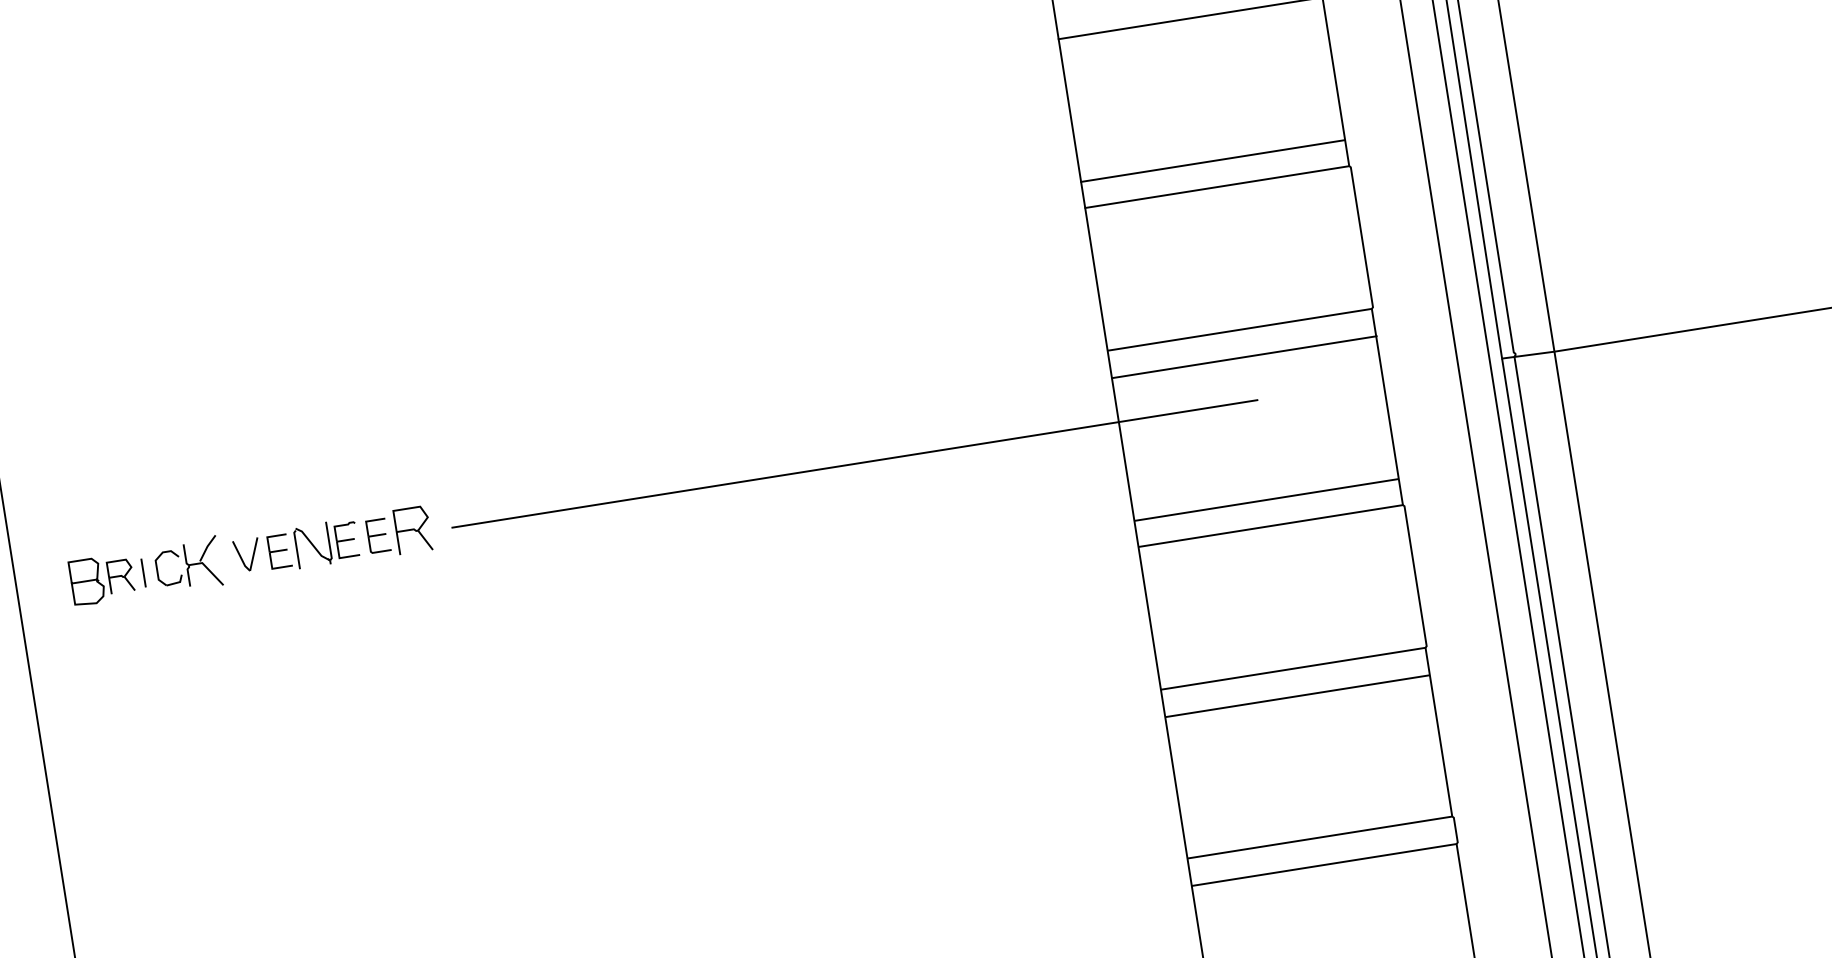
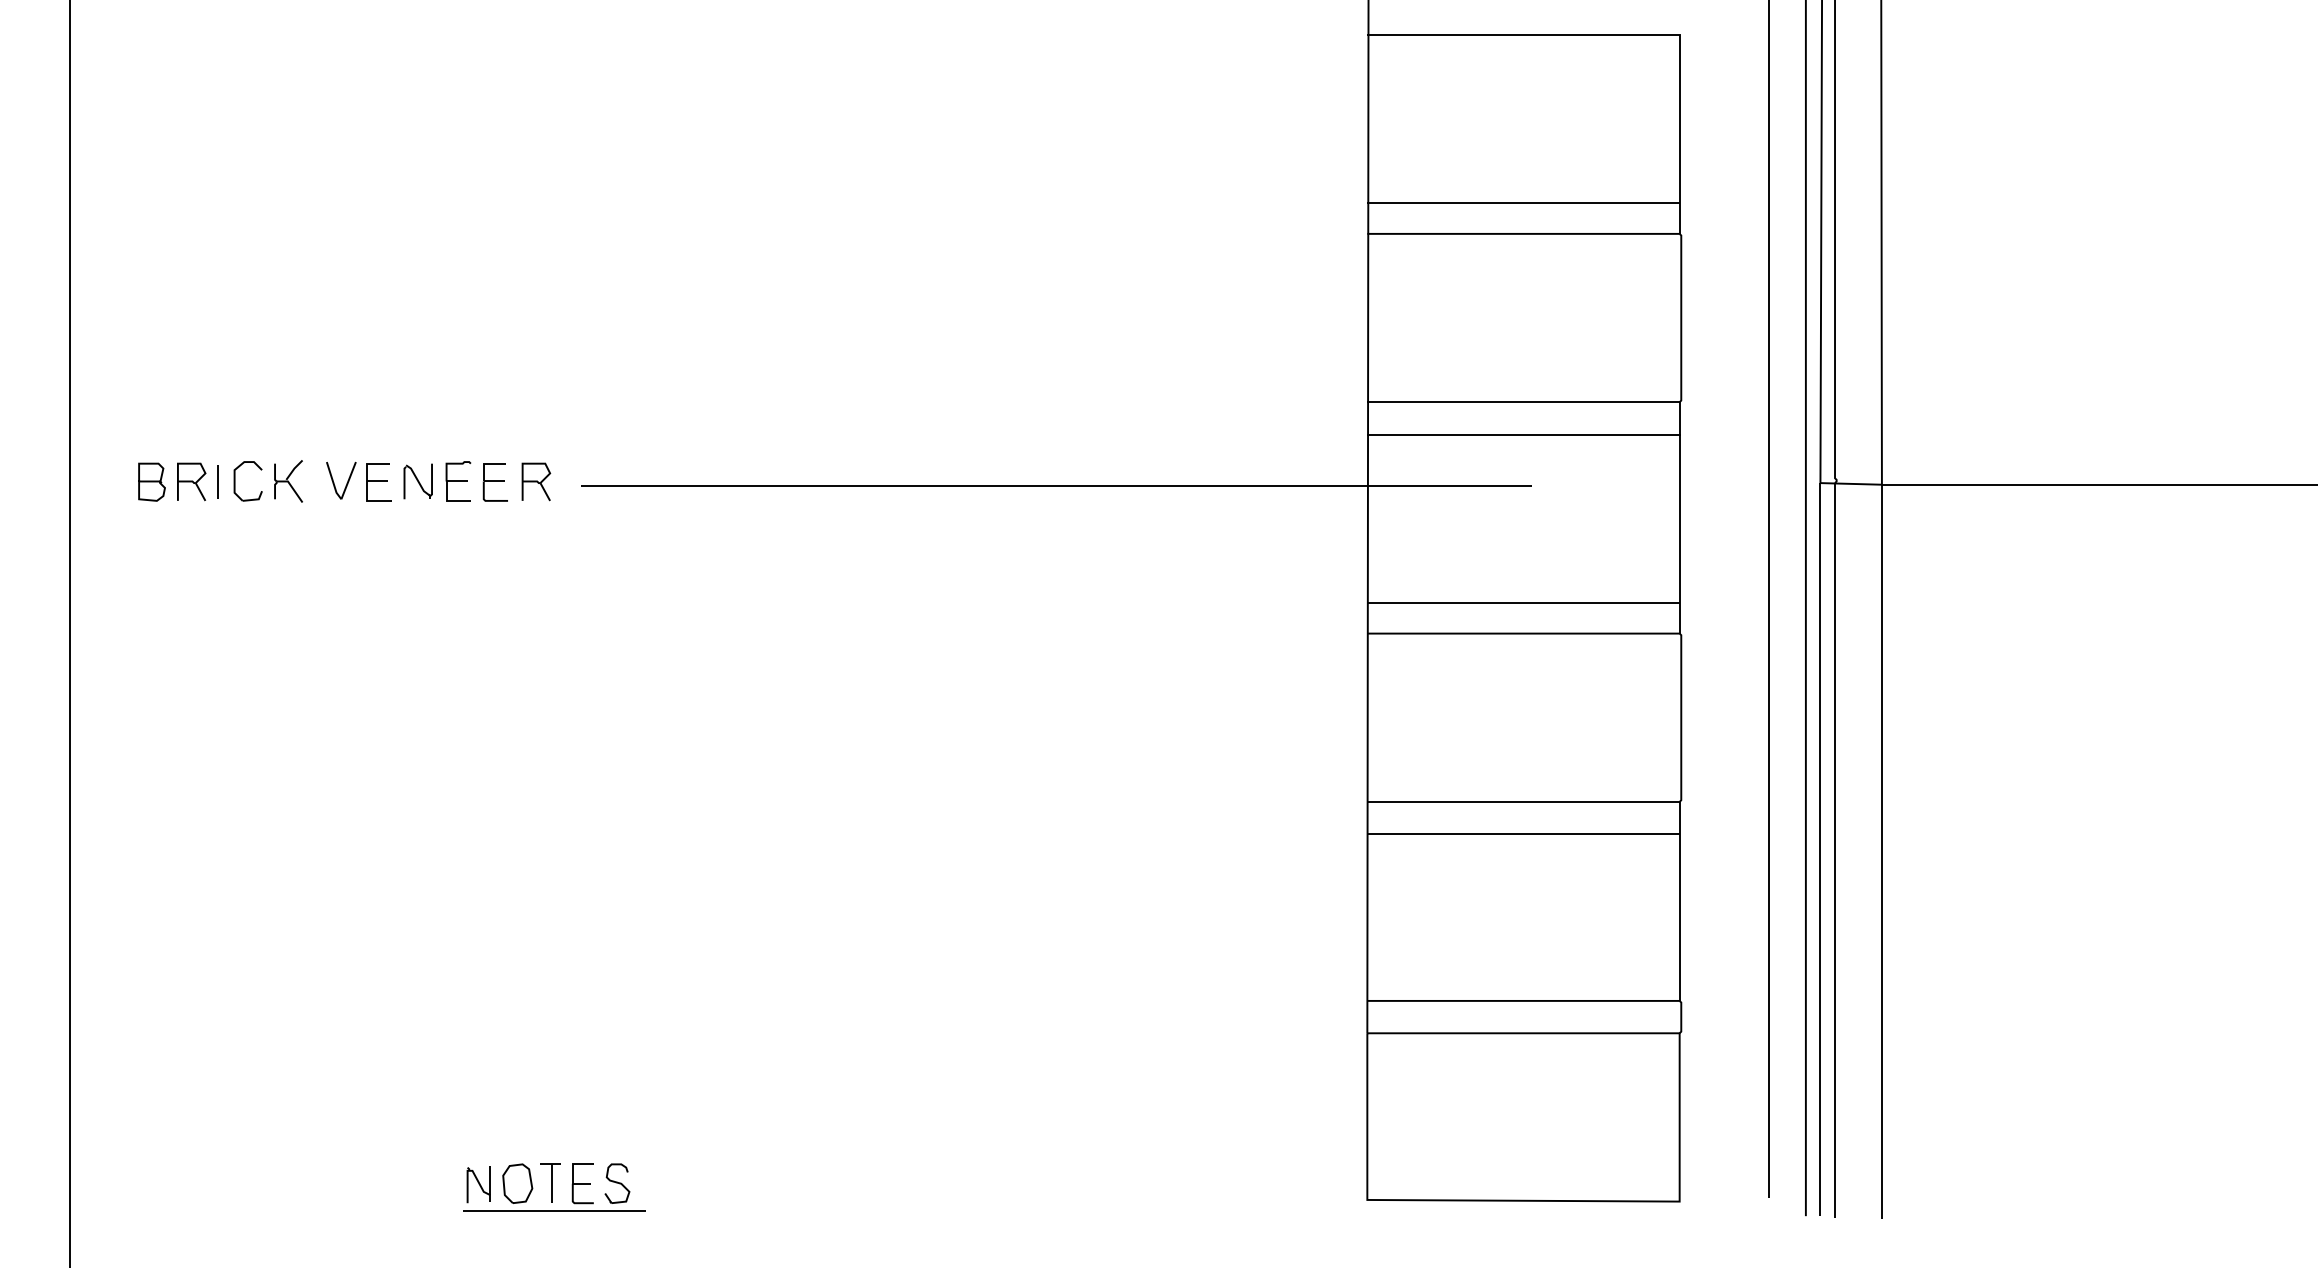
part: (413, 529) -> (536, 481), size x0.71
part: (312, 545) -> (417, 481), size x0.71
part: (202, 562) -> (288, 481), size x0.71
part: (86, 581) -> (151, 481), size x0.71

